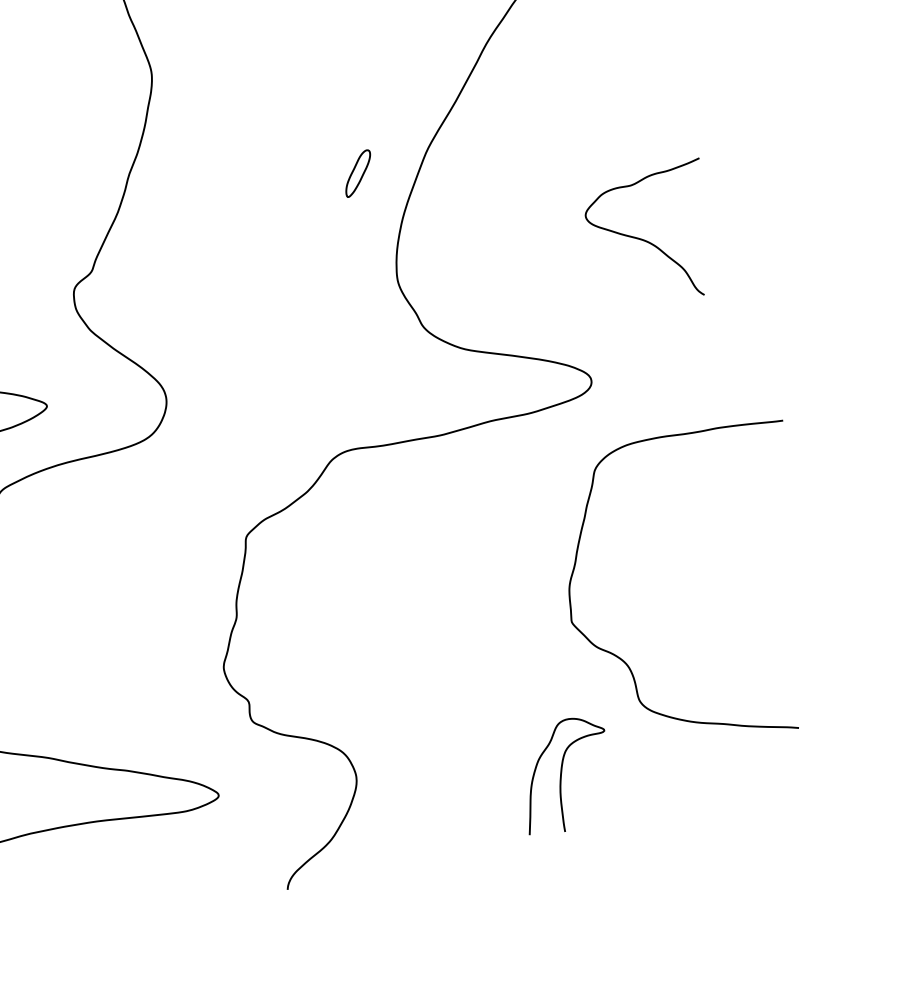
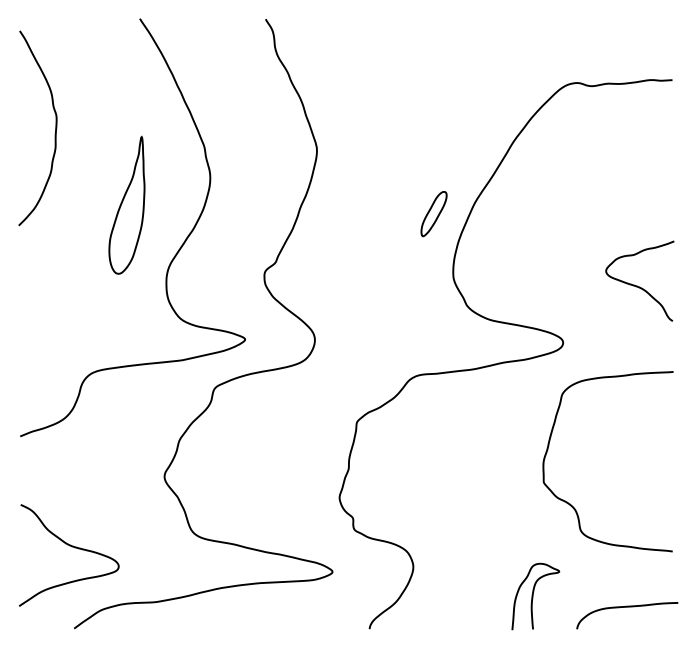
part: (357, 174) -> (433, 214), size x1.67
curve: (640, 237) -> (637, 285), moved
curve: (562, 775) -> (533, 596), moved
curve: (726, 828) -> (627, 607), added

